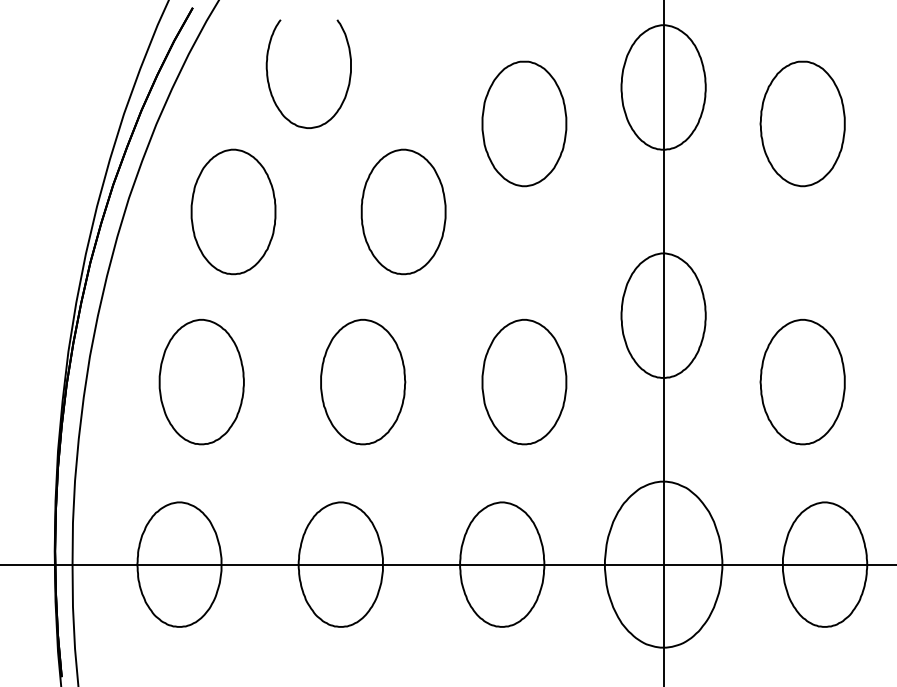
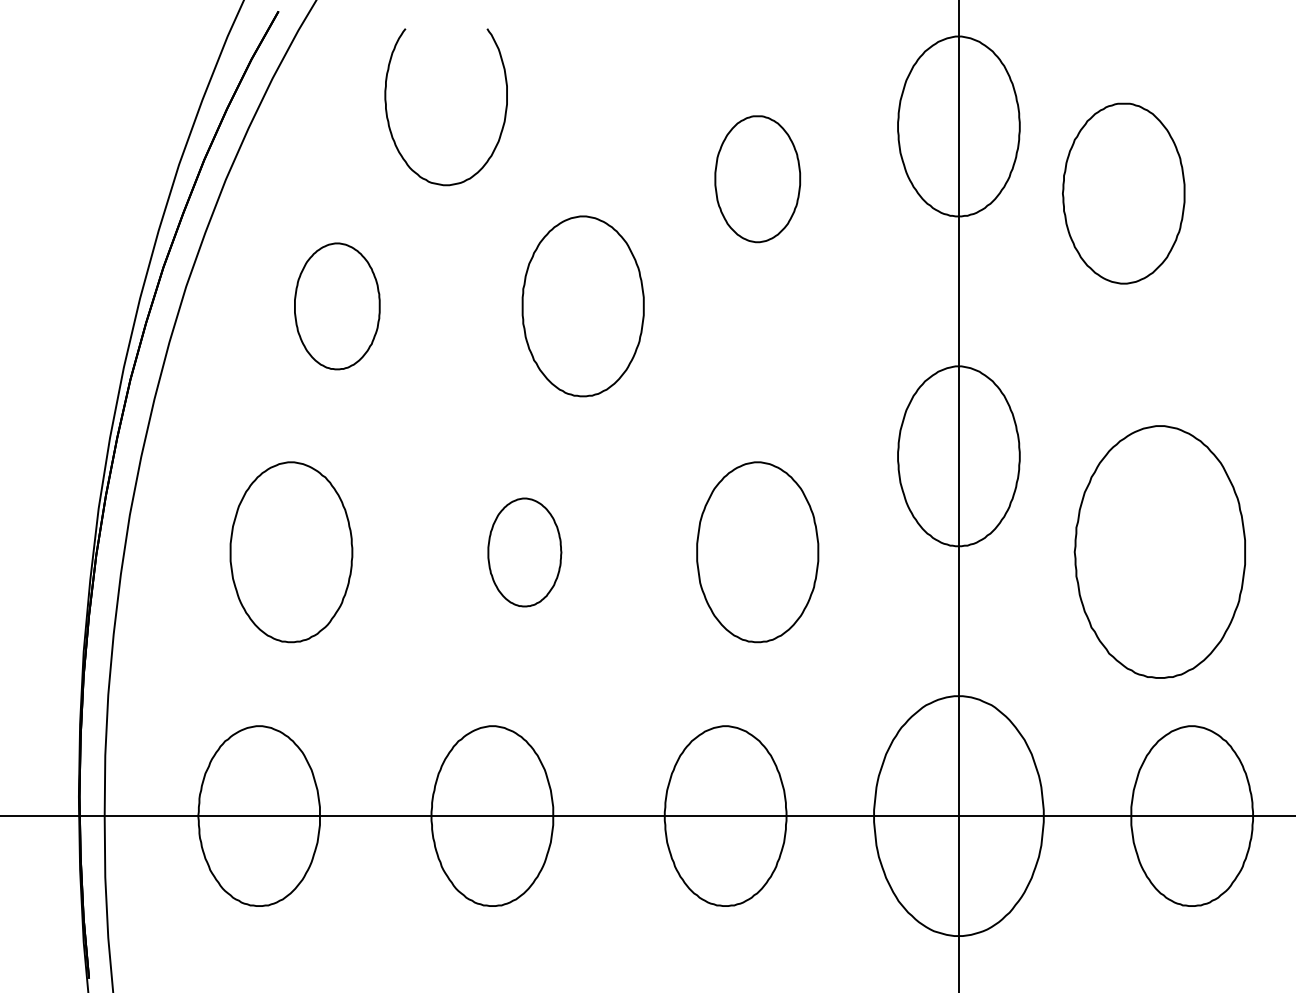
part: (524, 123) -> (757, 178), size x0.7
part: (802, 123) -> (1123, 193), moved
part: (233, 211) -> (337, 305), size x0.7
part: (363, 382) -> (525, 552), size x0.6
part: (802, 382) -> (1159, 552), size x1.4

